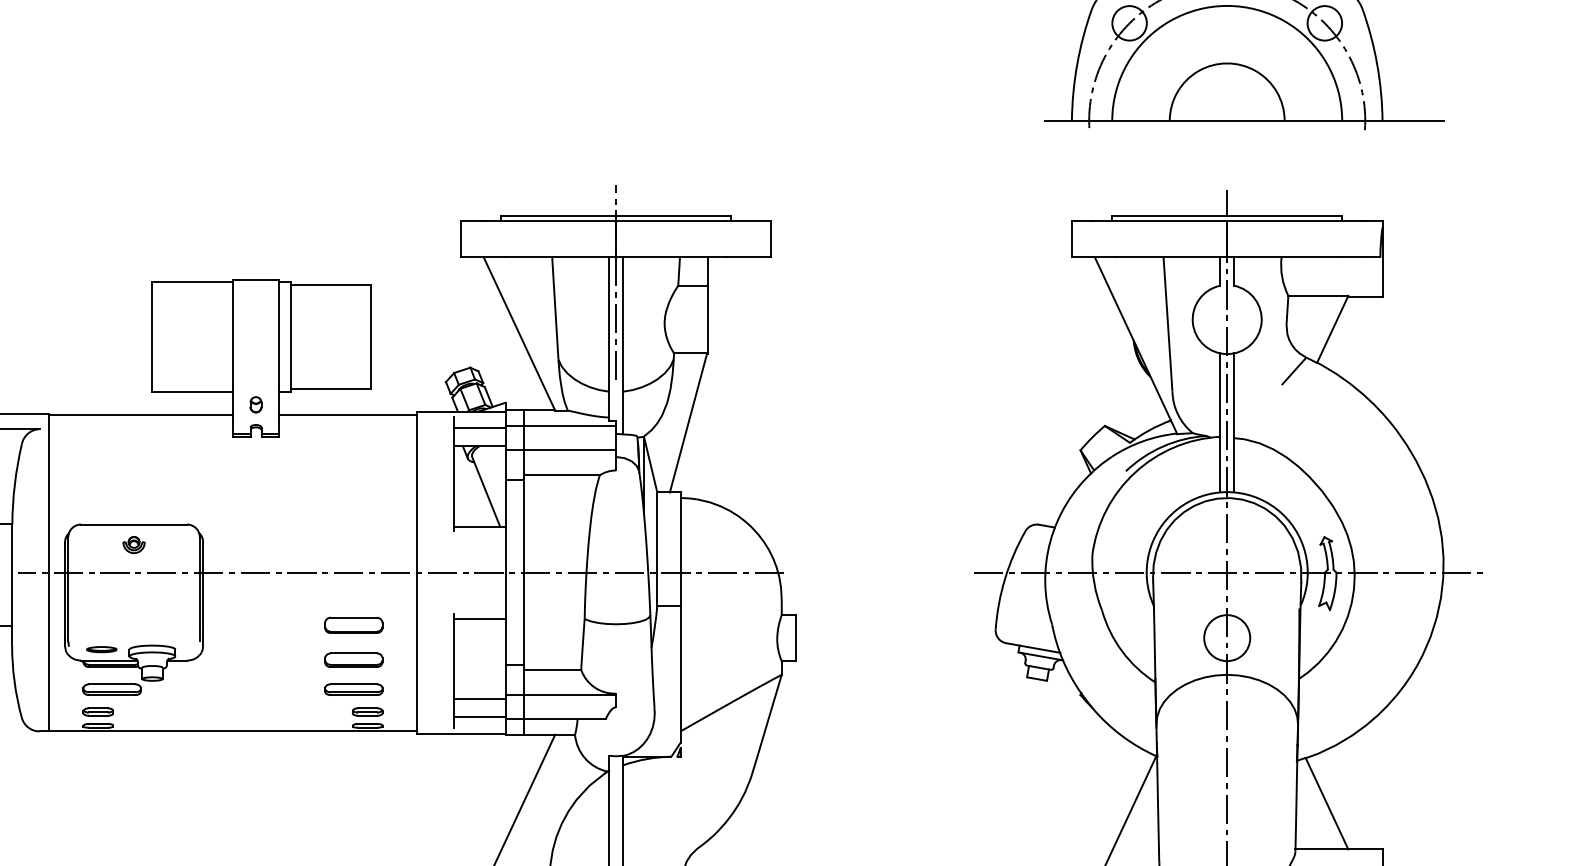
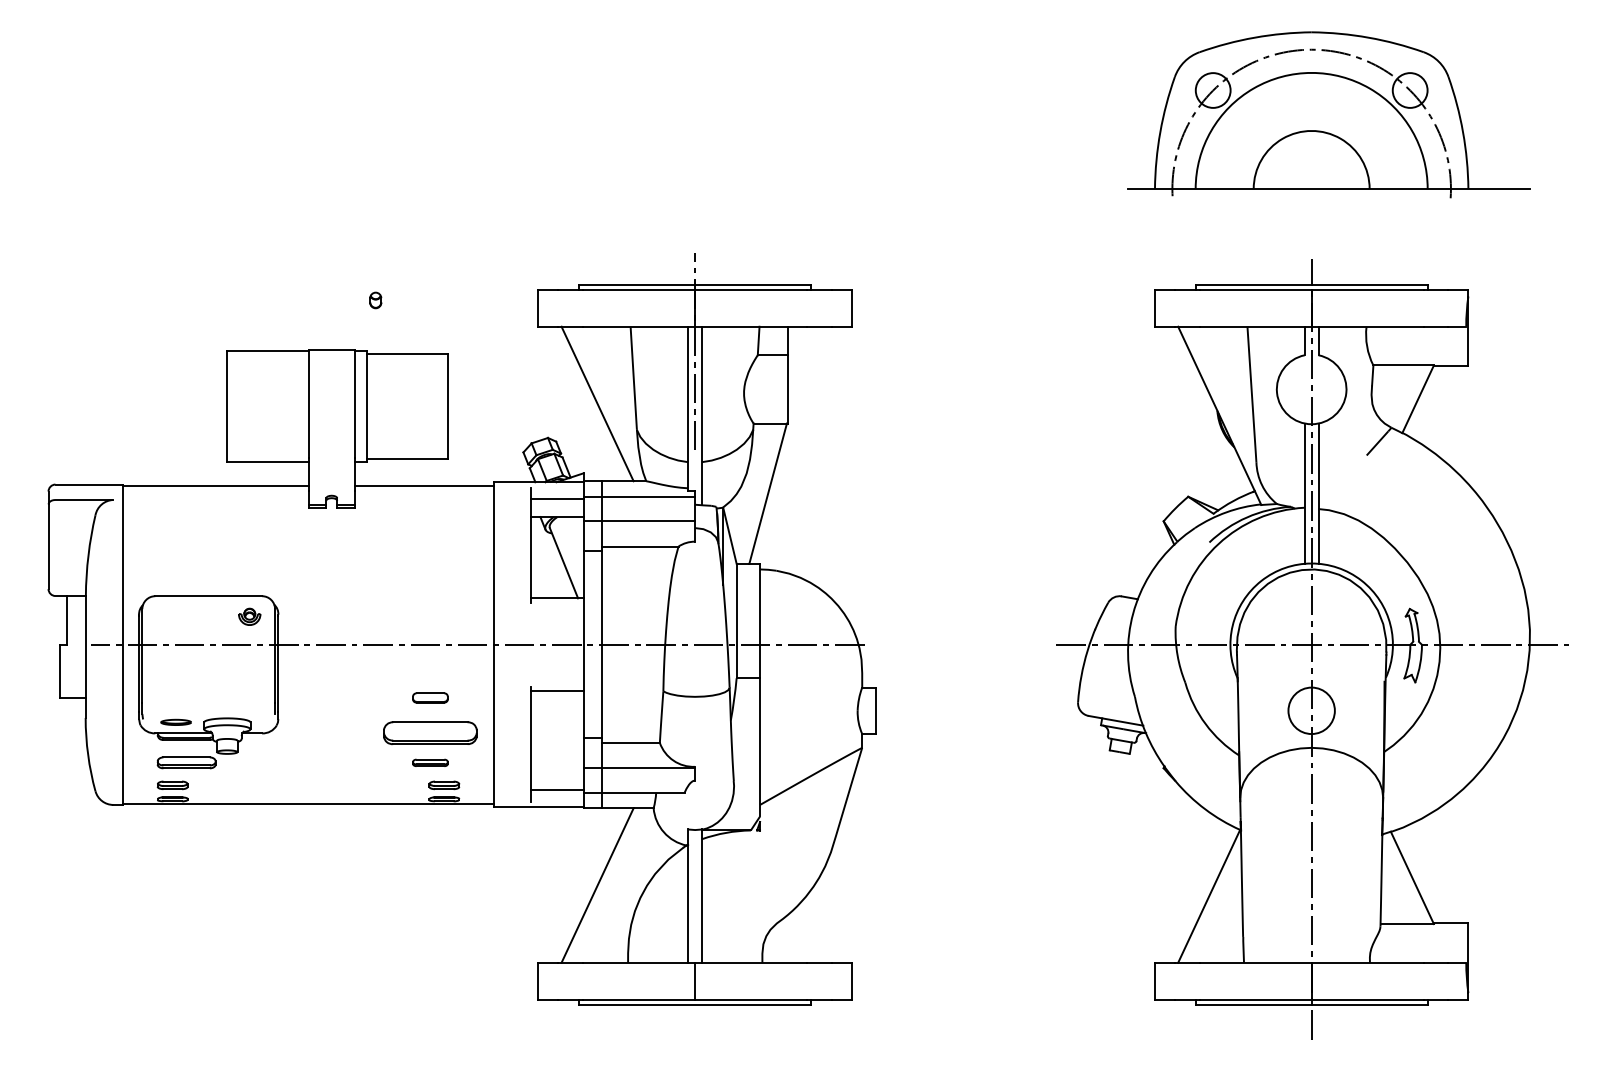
part: (255, 404) -> (375, 300), moved
part: (133, 544) -> (249, 616), moved
part: (353, 624) -> (430, 697), size x0.6
part: (353, 659) -> (430, 732), size x1.6
part: (353, 689) -> (430, 762), size x0.6
line: (479, 699) -> (557, 772), removed

